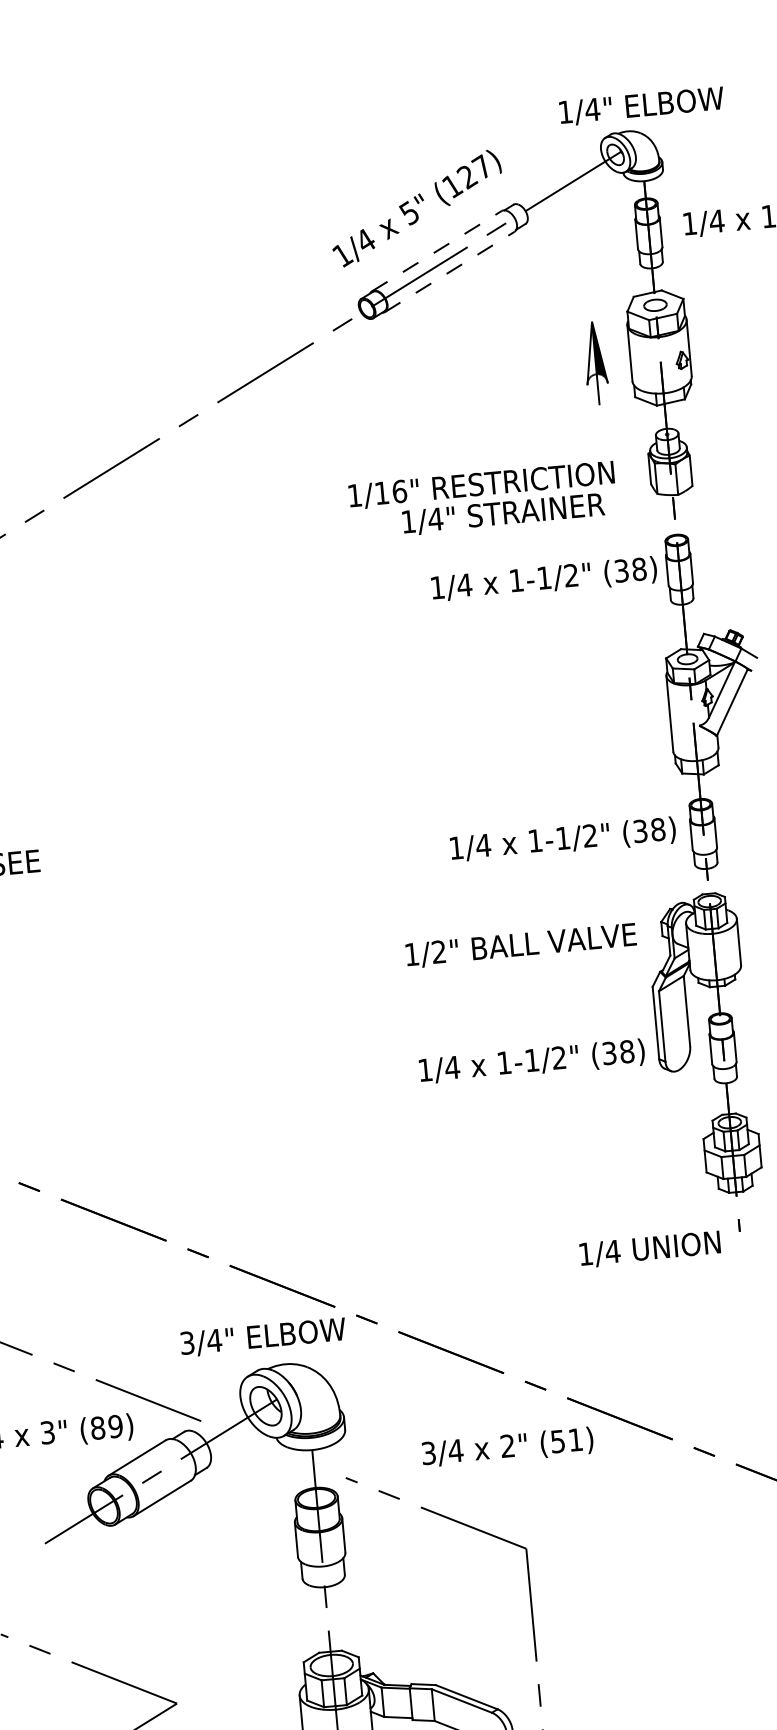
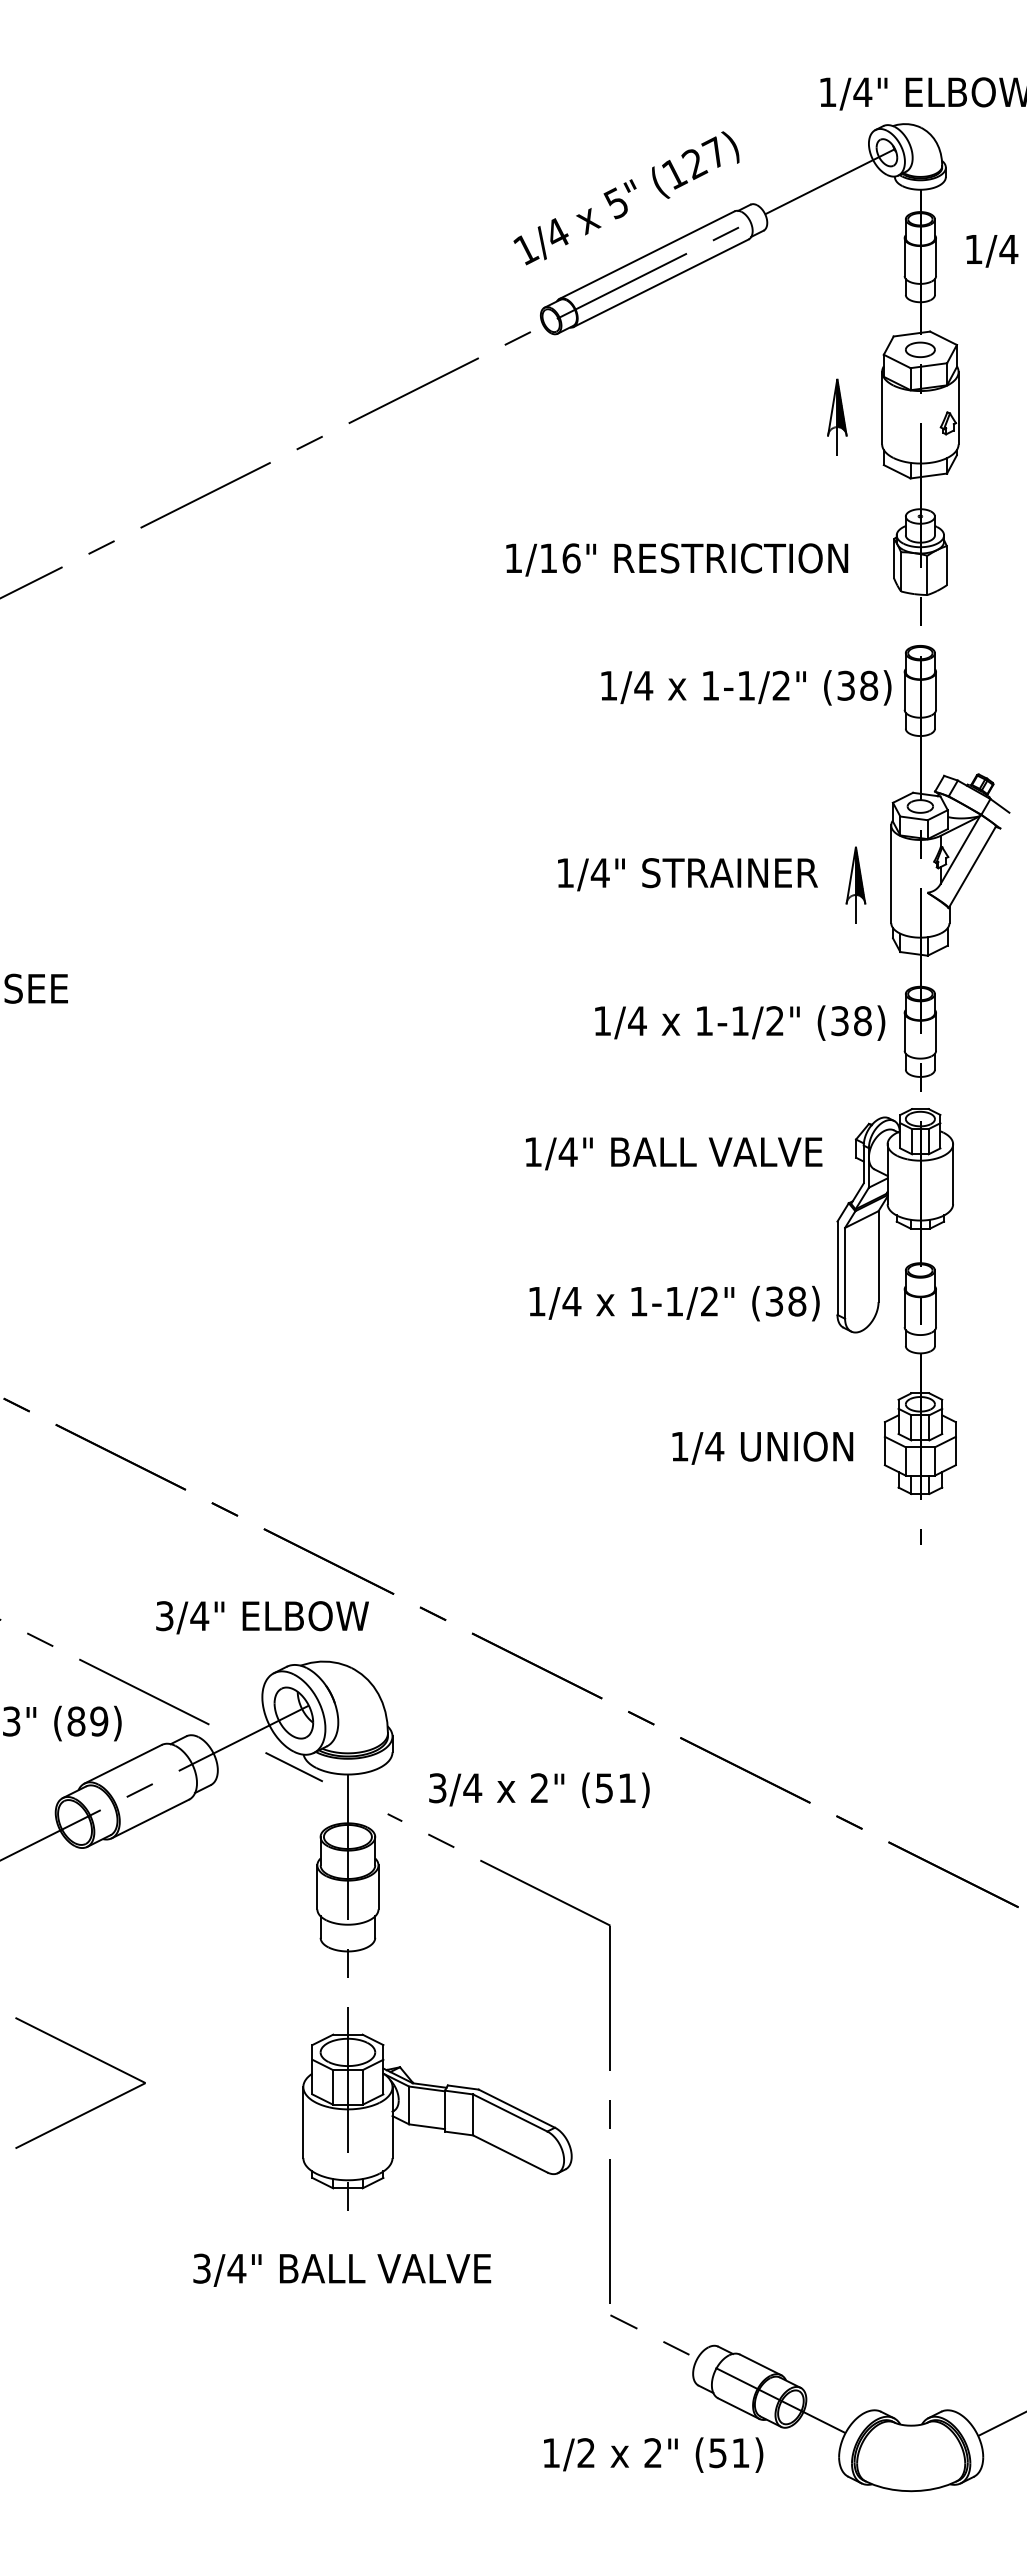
line: (437, 251) -> (647, 255), dashed -> solid
line: (450, 272) -> (661, 283), dashed -> solid
part: (595, 362) -> (837, 416), size x0.71
text: (503, 514) -> (687, 874), moved
part: (642, 724) -> (855, 884), added
text: (438, 951) -> (567, 1151), 1/2" -> 1/4"
text: (649, 1248) -> (762, 1447), moved
text: (263, 1337) -> (262, 1617), moved
line: (269, 1447) -> (293, 1766), added
text: (507, 1447) -> (539, 1789), moved

